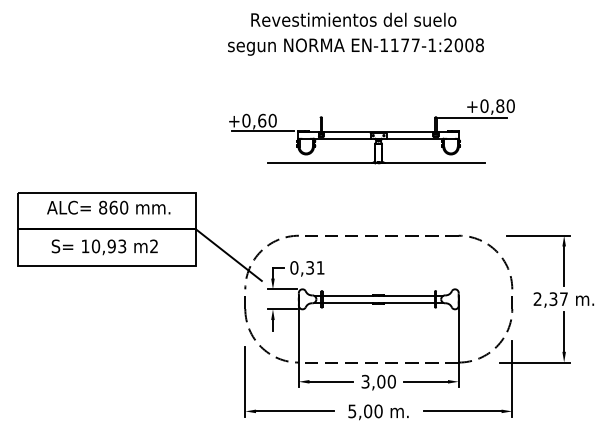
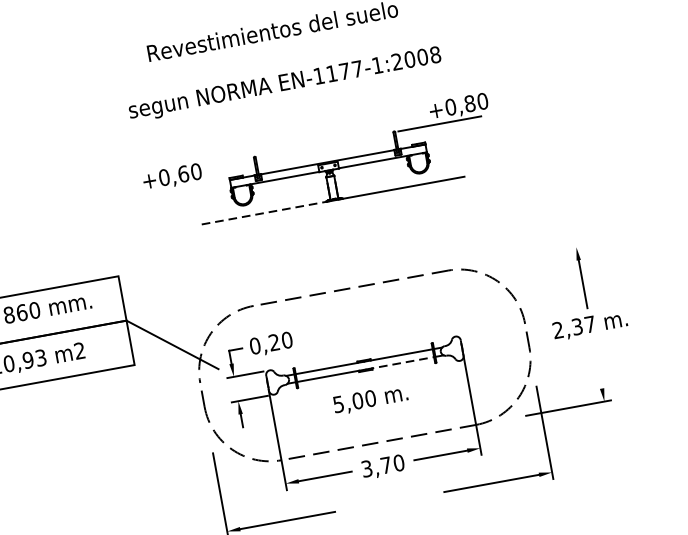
text: (355, 46) -> (284, 83), moved
line: (263, 130) -> (187, 185), removed
line: (321, 163) -> (265, 213), solid -> dashed
line: (537, 235) -> (543, 252), removed
text: (315, 267) -> (280, 340), 0,31 -> 0,20
line: (407, 302) -> (400, 363), solid -> dashed
line: (564, 331) -> (597, 363), removed
text: (381, 381) -> (386, 465), 3,00 -> 3,70
text: (378, 412) -> (370, 399), moved

